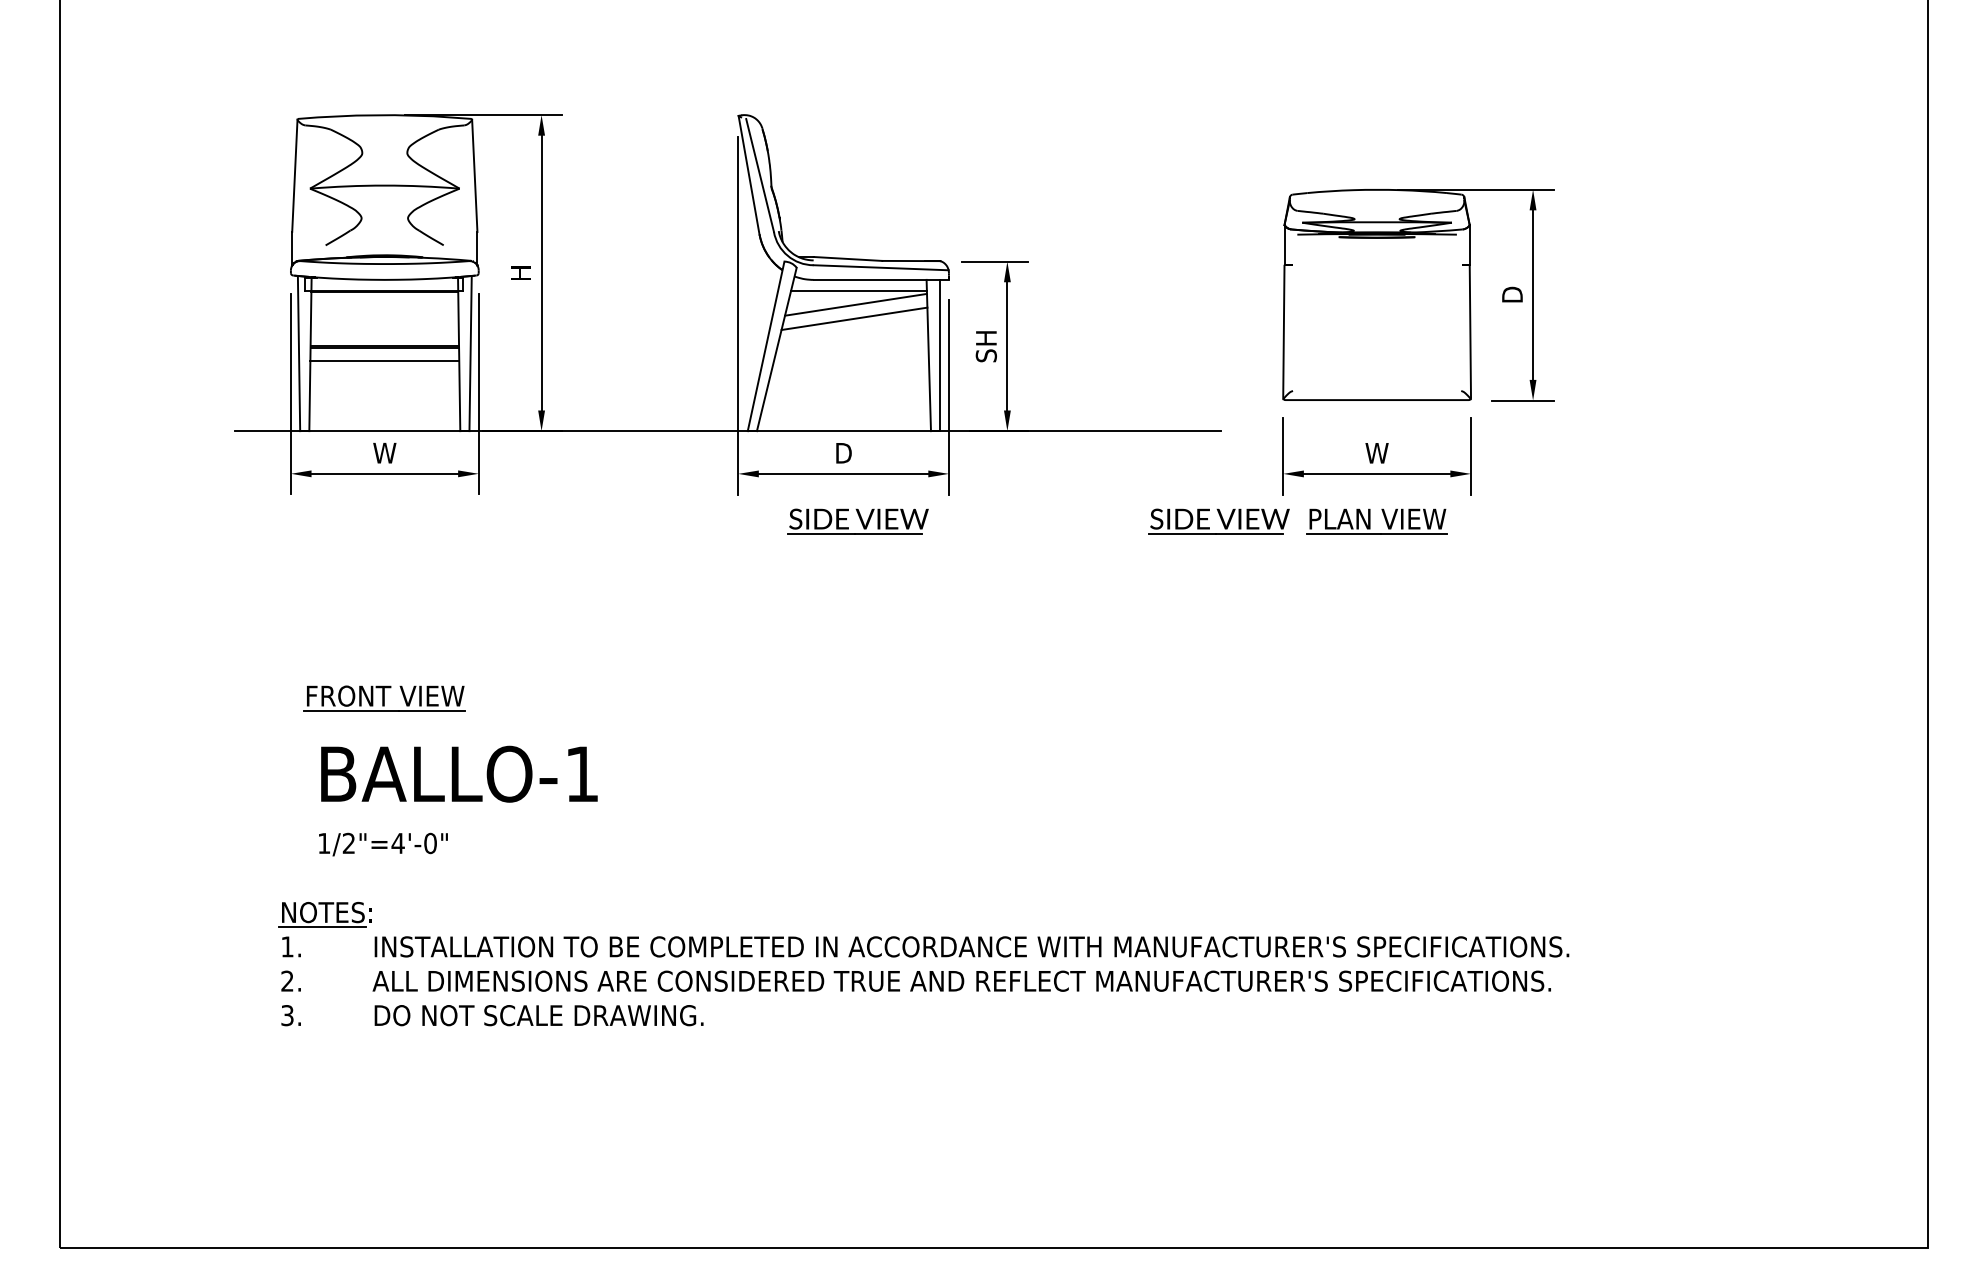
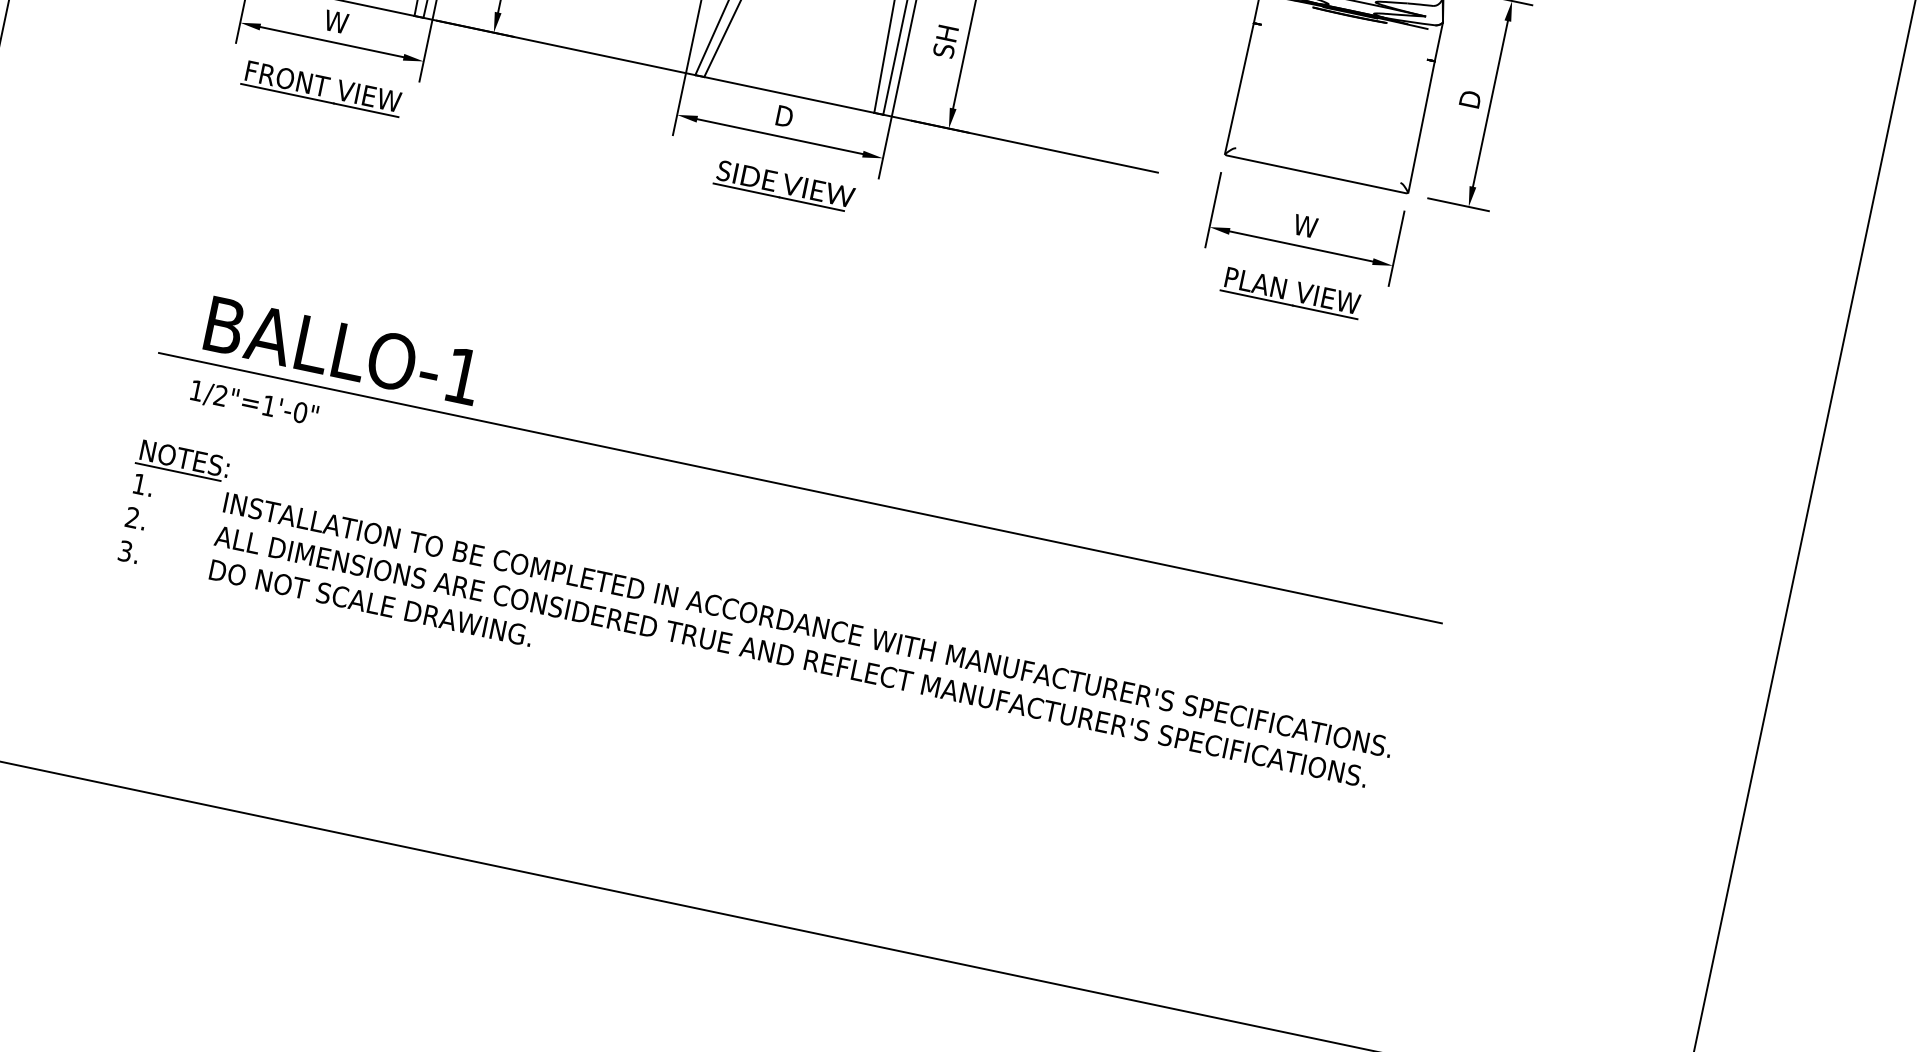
part: (1218, 521) -> (1136, 260), removed
part: (384, 698) -> (321, 88), moved
line: (935, 814) -> (799, 488), added
text: (397, 843) -> (268, 405), 1/2"=4'-0" -> 1/2"=1'-0"

